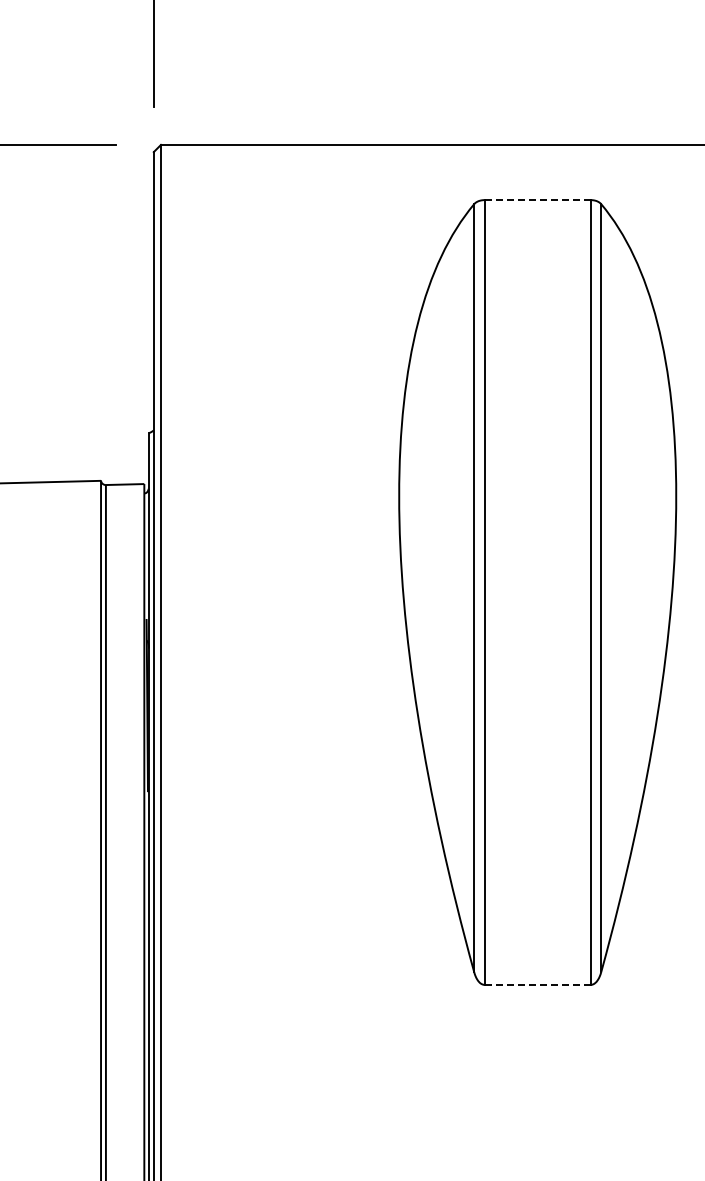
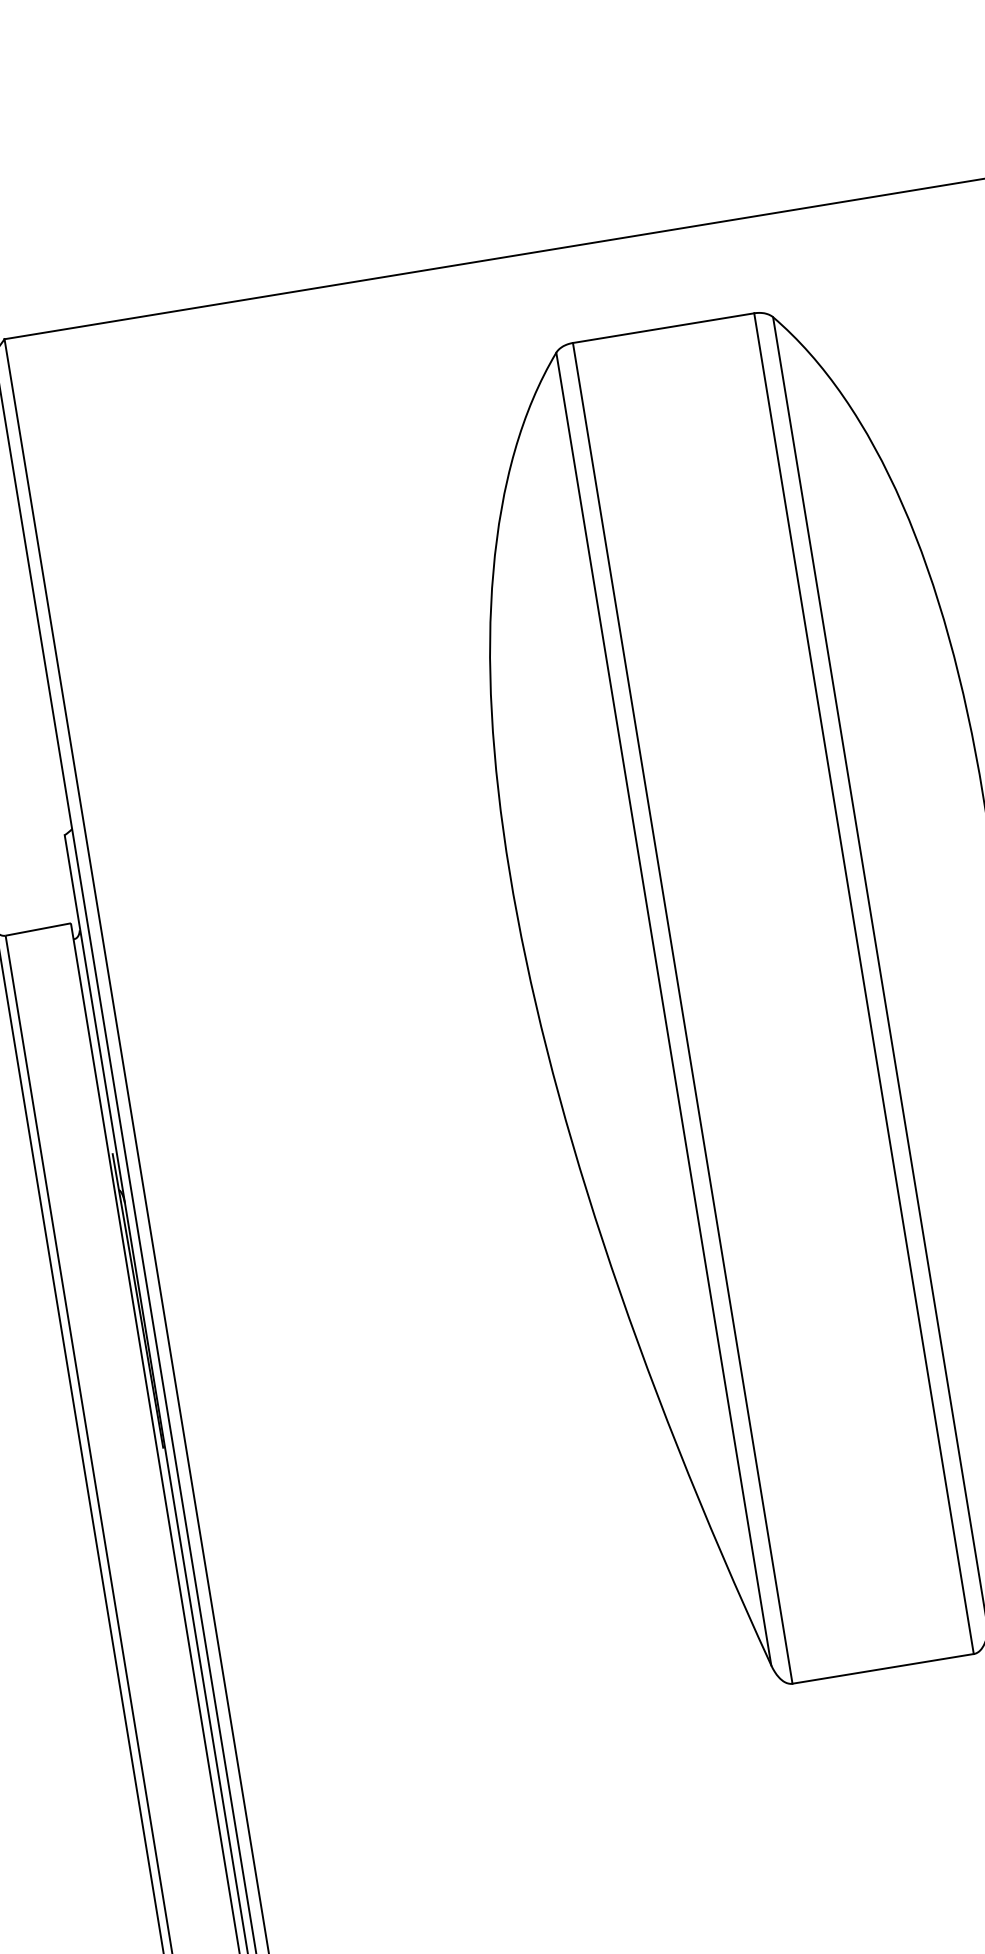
line: (538, 200) -> (665, 328), dashed -> solid
line: (537, 984) -> (882, 1668), dashed -> solid

